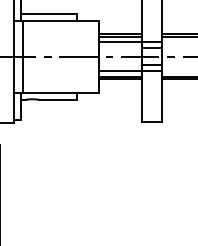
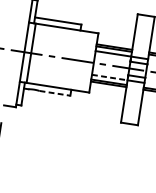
line: (120, 71) -> (110, 77), solid -> dashed
line: (58, 99) -> (55, 93), solid -> dashed

